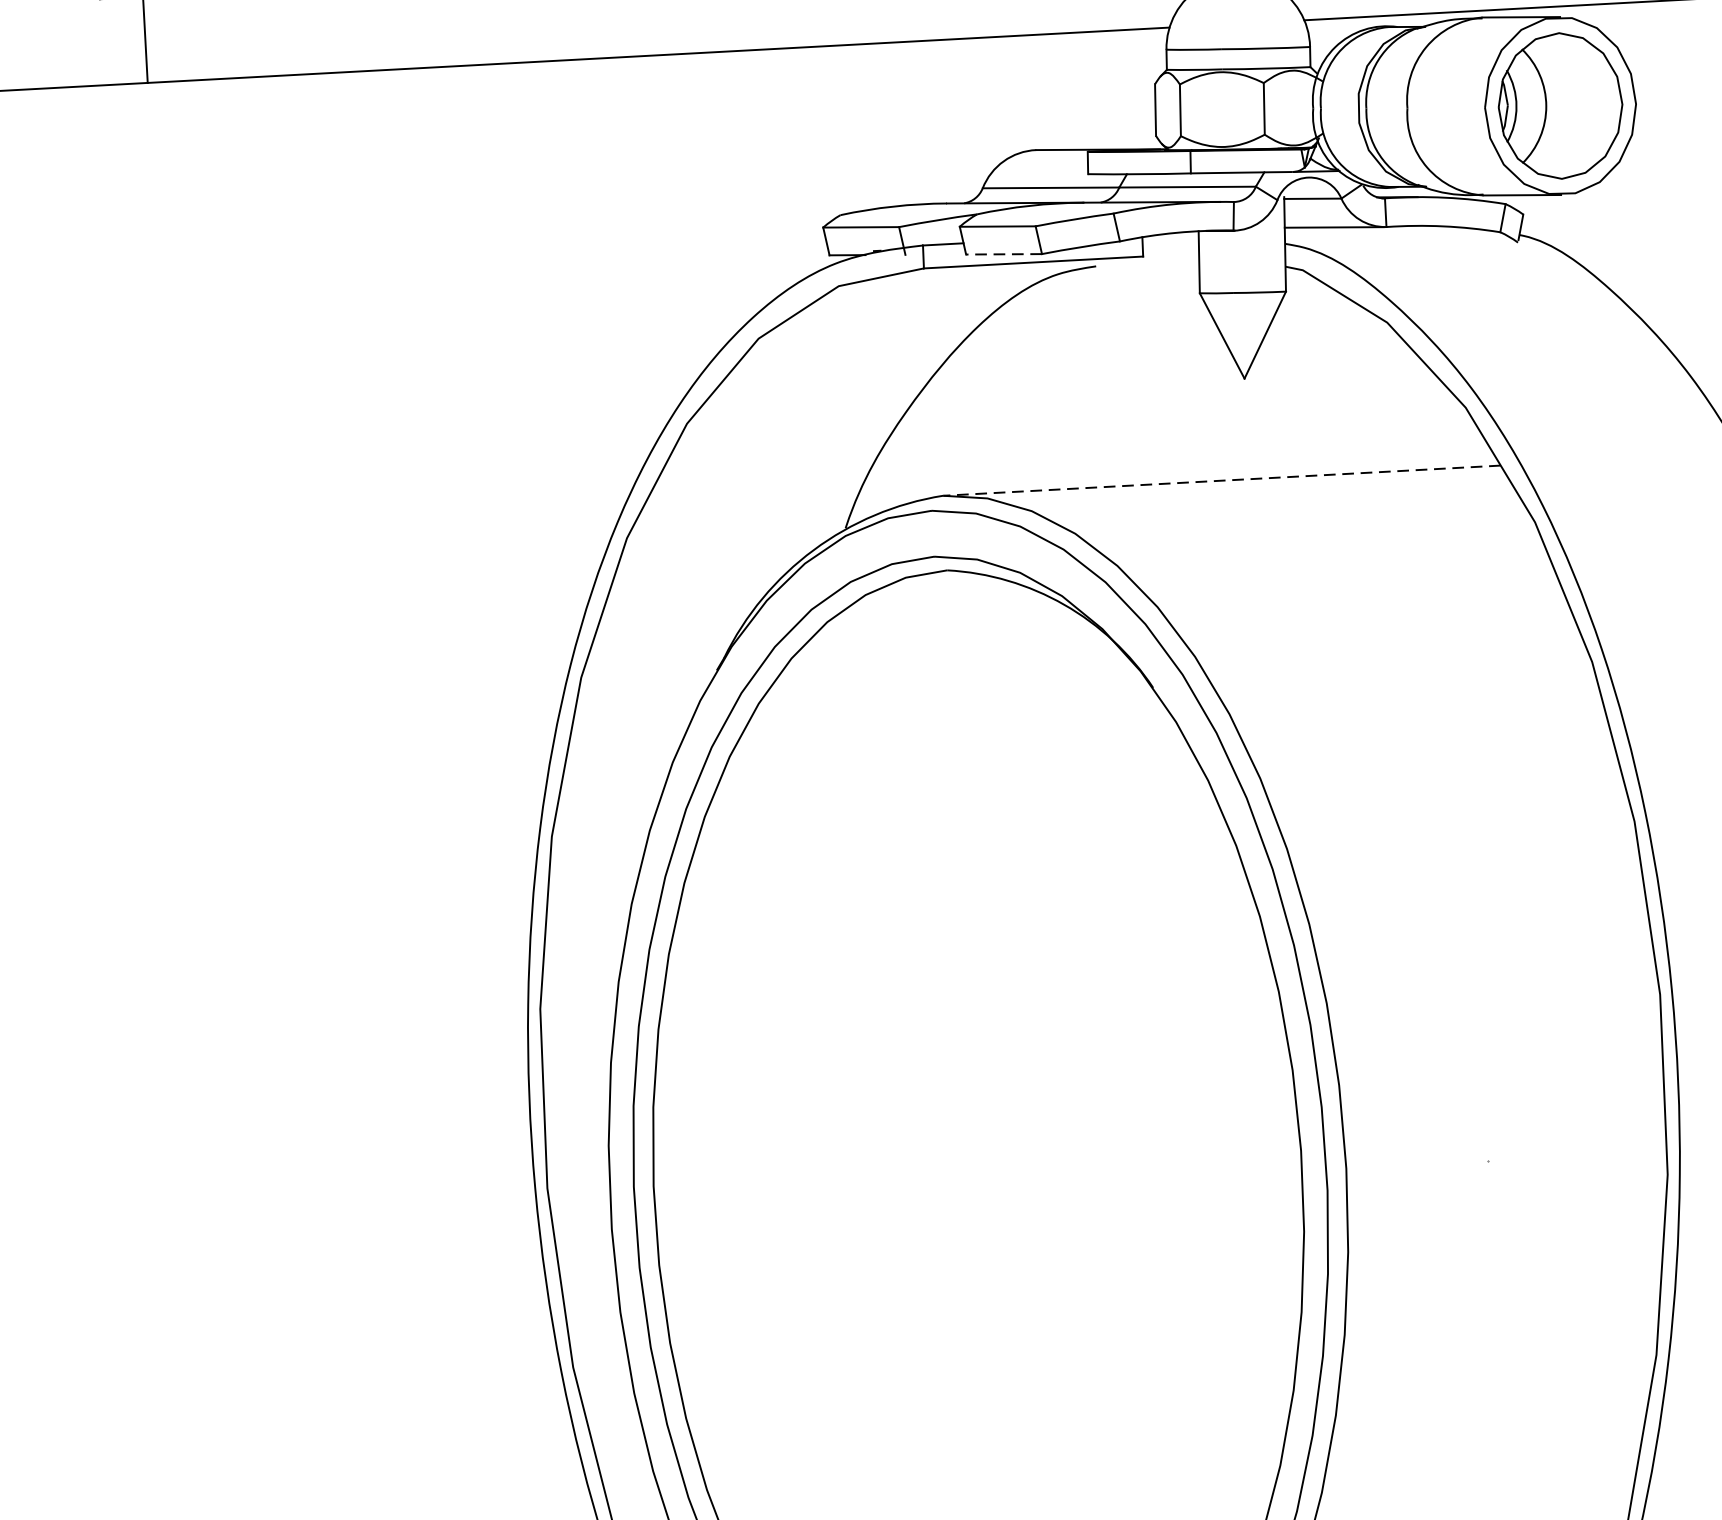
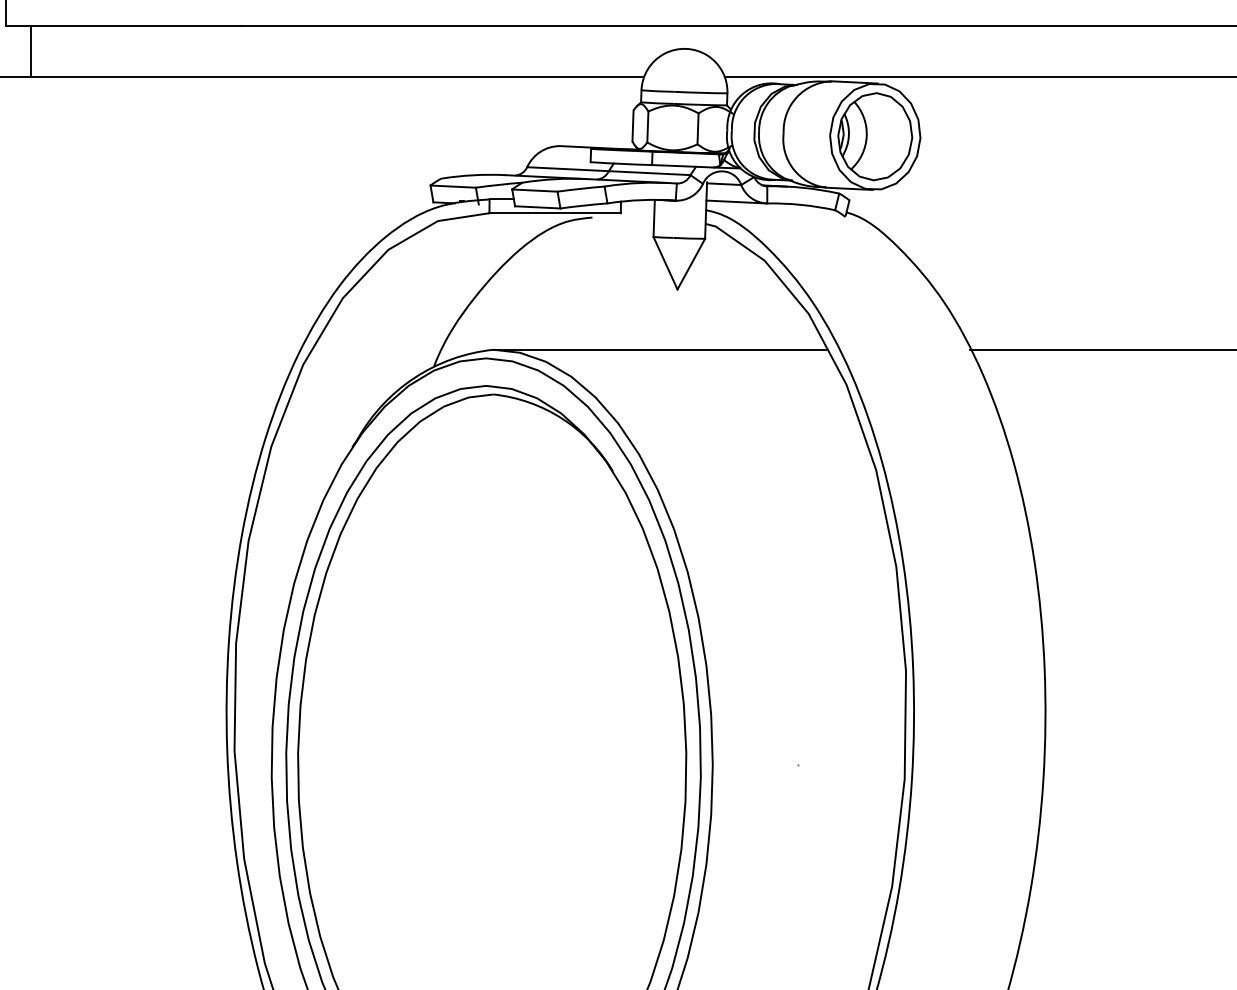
line: (1003, 254) -> (537, 207), dashed -> solid
line: (1221, 480) -> (660, 349), dashed -> solid

